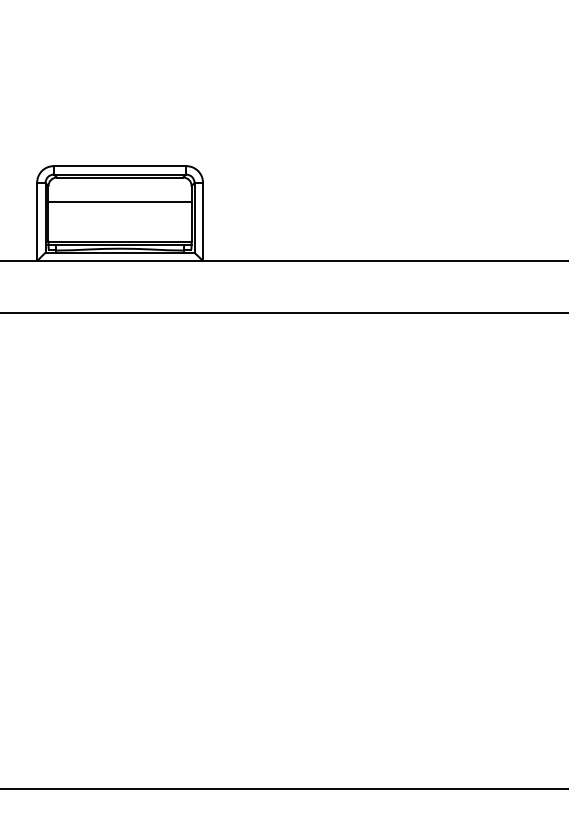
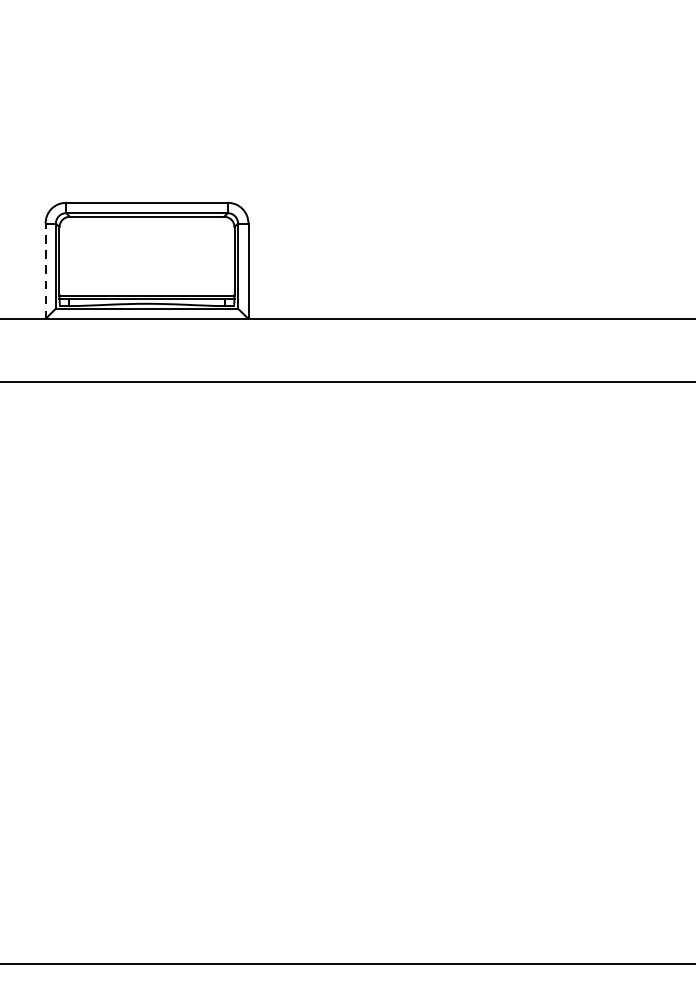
line: (119, 202) -> (146, 247), removed
line: (37, 221) -> (46, 270), solid -> dashed

